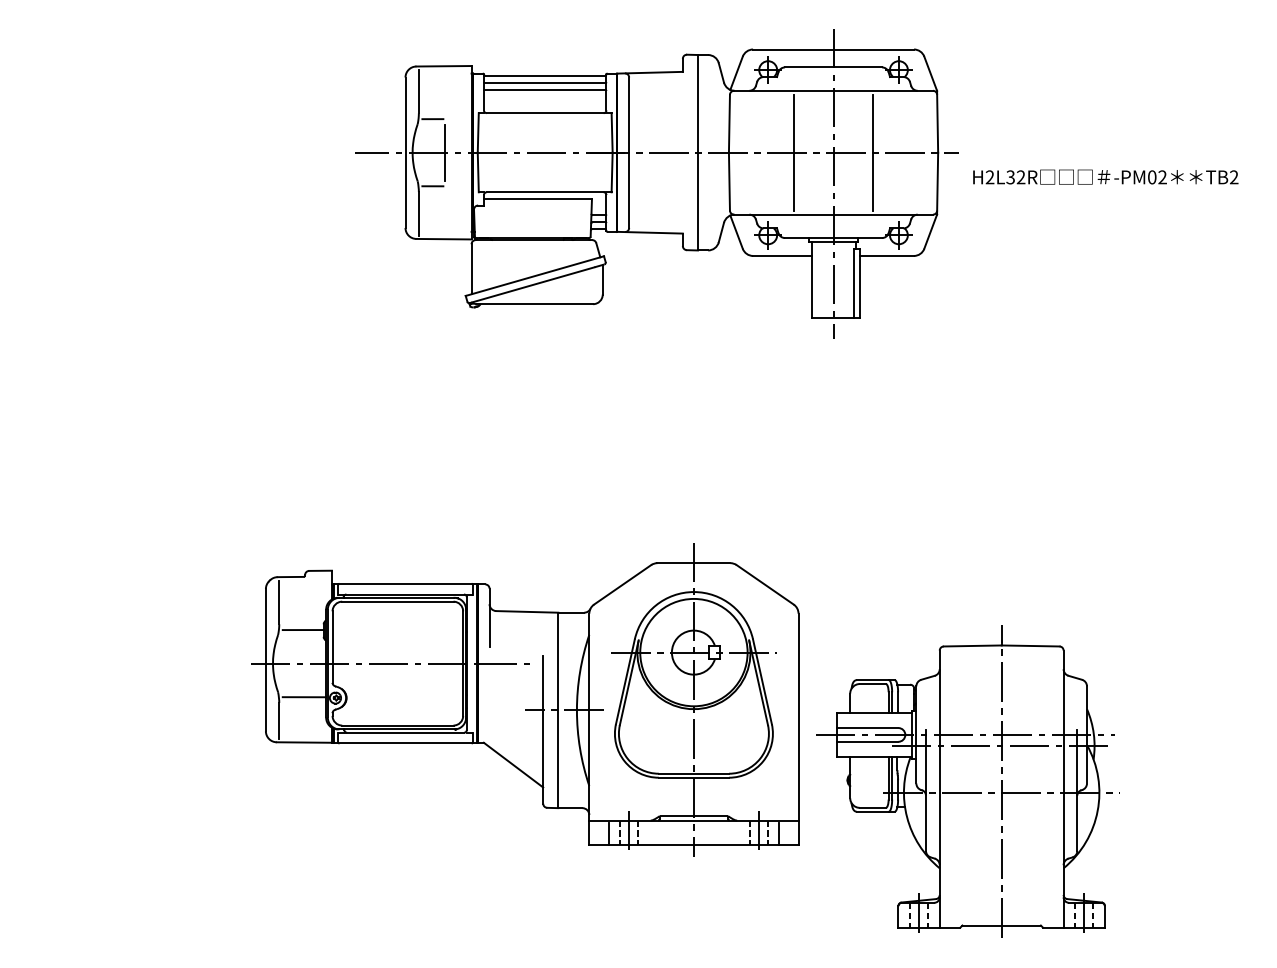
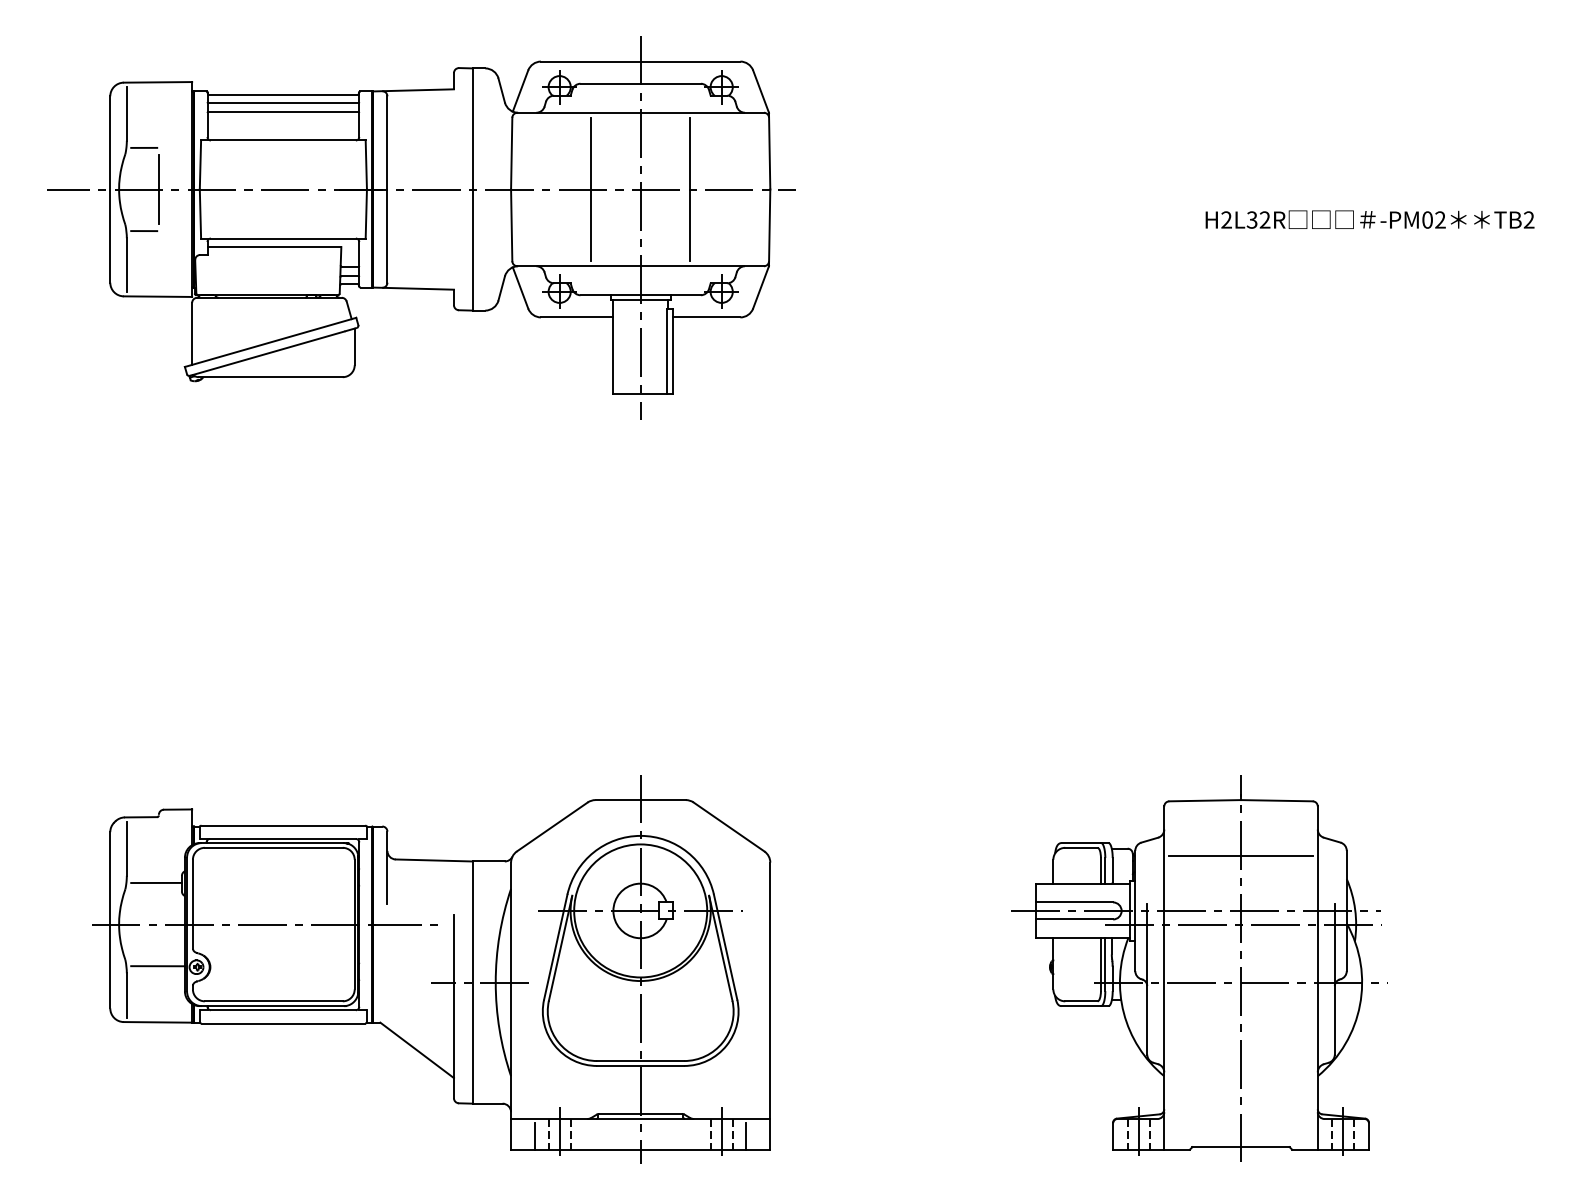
part: (656, 183) -> (421, 227), moved
line: (1001, 690) -> (1240, 855), added
part: (525, 699) -> (431, 969), moved

